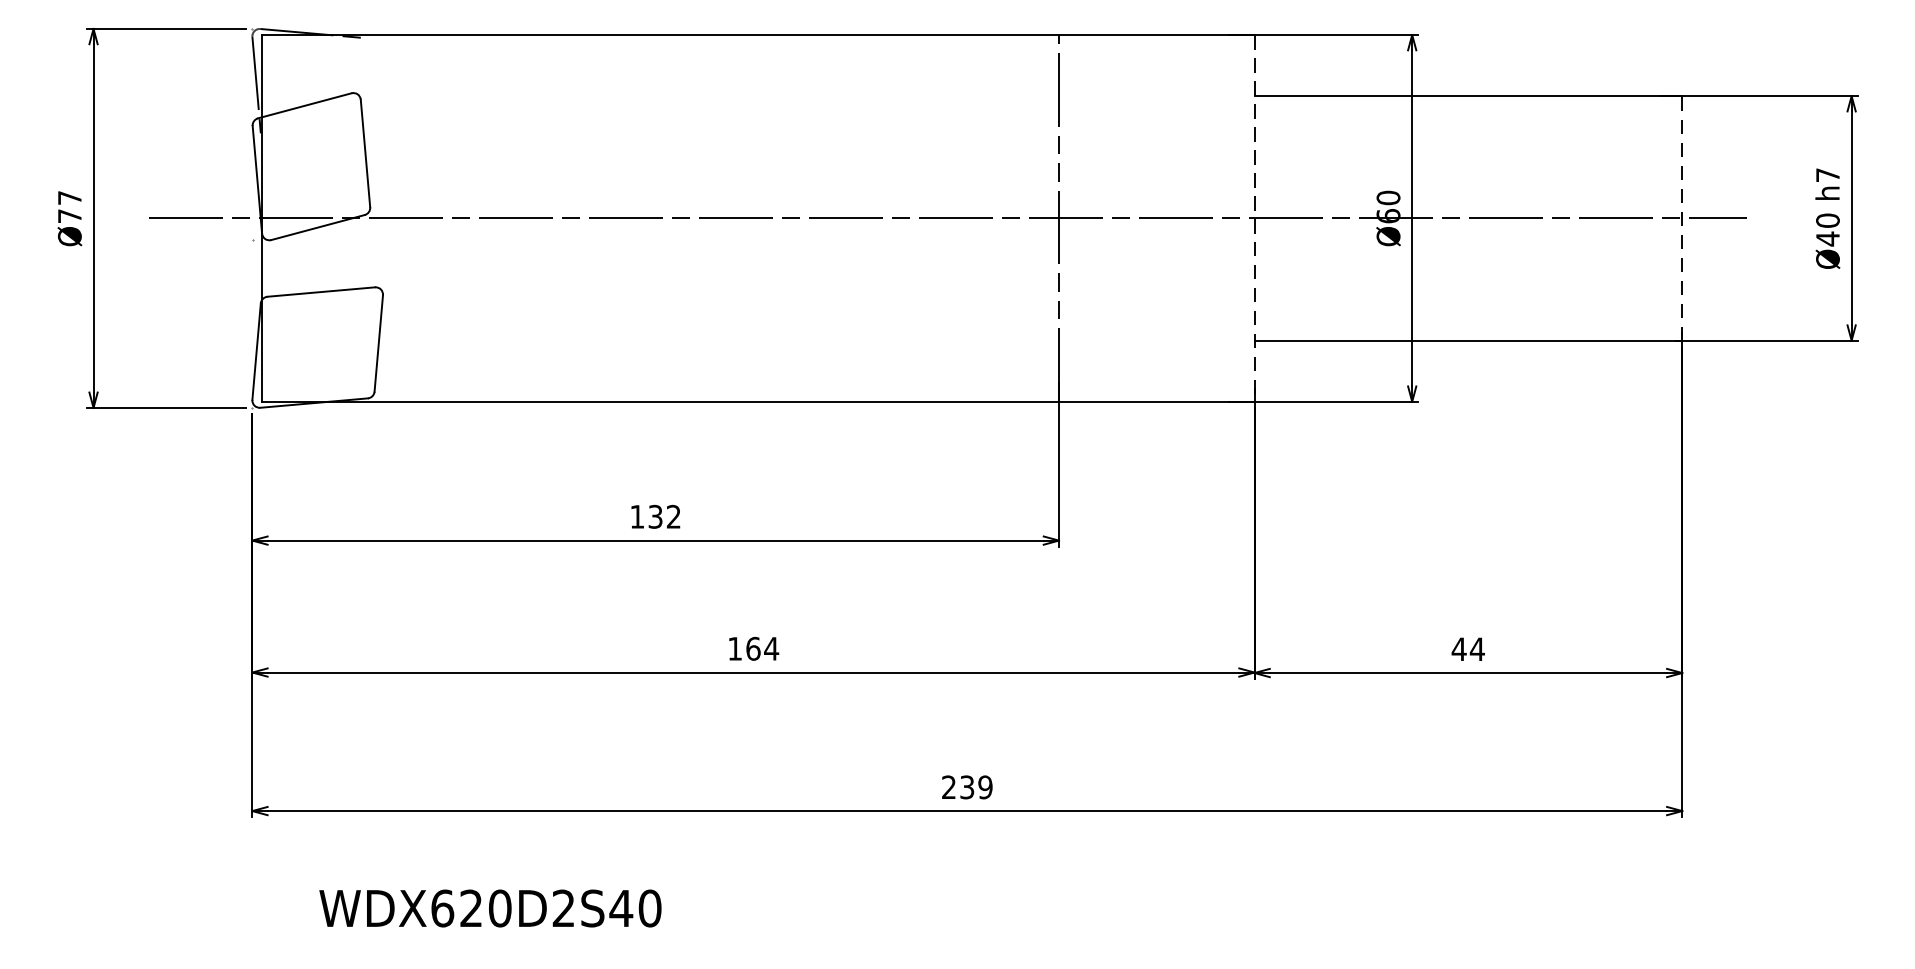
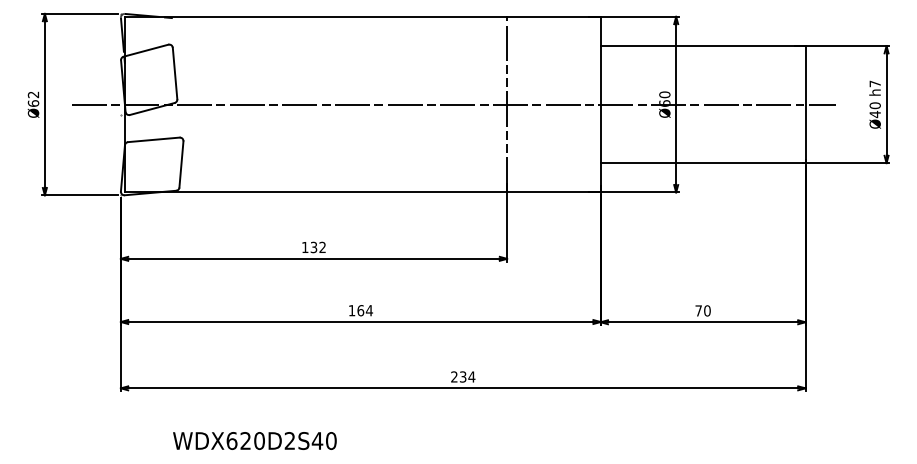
text: (69, 205) -> (33, 98), Ø77 -> Ø62
line: (1254, 218) -> (600, 104), dashed -> solid
line: (1682, 218) -> (805, 104), dashed -> solid
text: (1467, 648) -> (702, 310), 44 -> 70
text: (984, 786) -> (471, 376), 239 -> 234
text: (489, 907) -> (254, 440), moved

